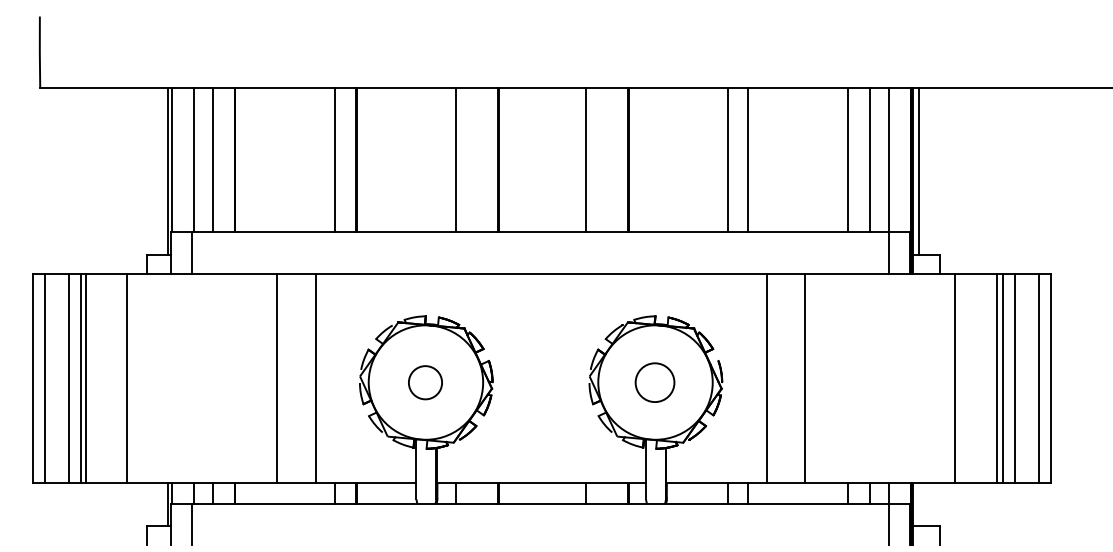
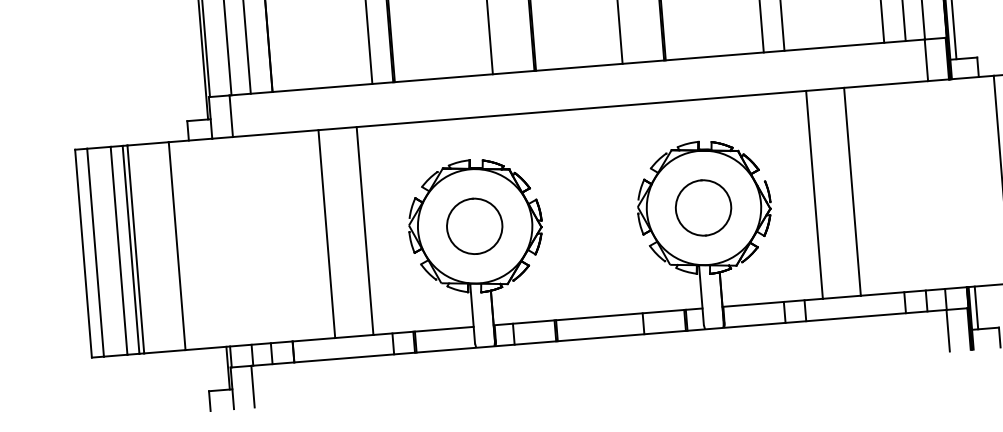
part: (425, 382) -> (474, 226), size x1.67
circle: (654, 382) -> (702, 207), size x1.43
line: (919, 503) -> (976, 307), added

